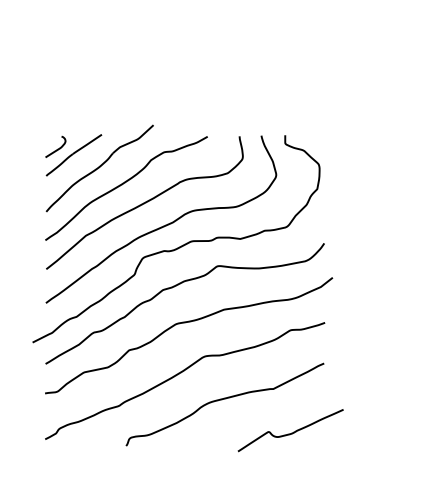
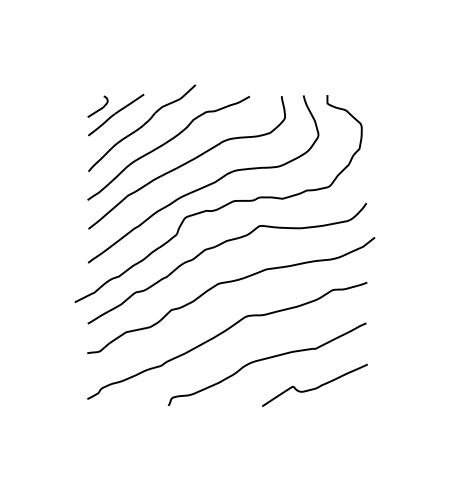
curve: (291, 432) -> (315, 387), moved

